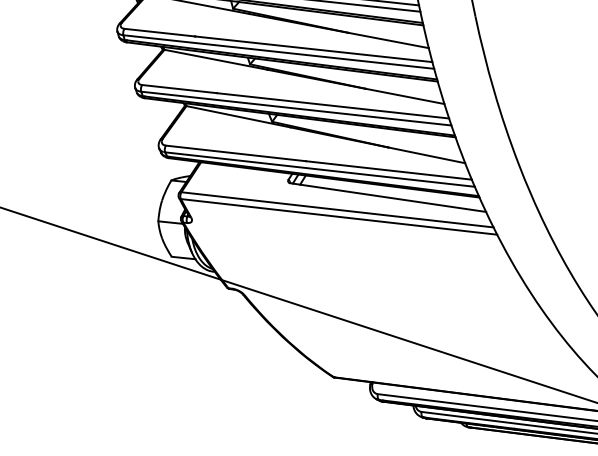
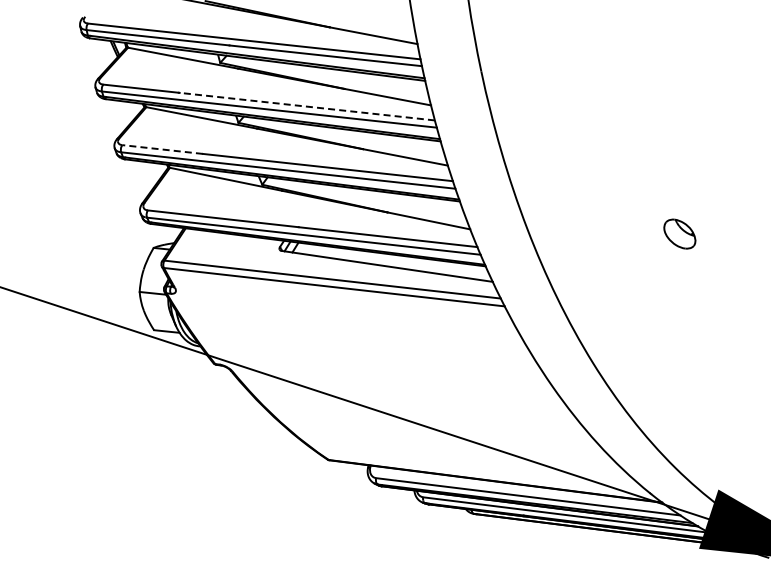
line: (313, 49) -> (306, 106), solid -> dashed
line: (179, 89) -> (162, 149), solid -> dashed

